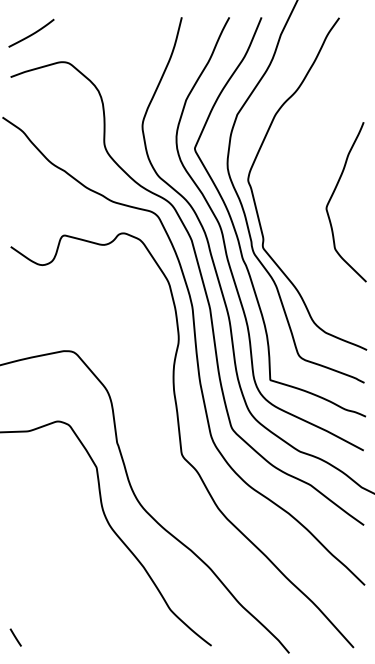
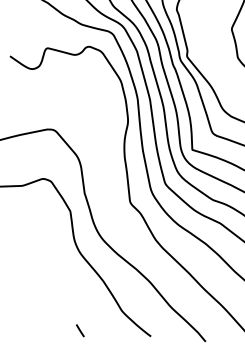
line: (15, 637) -> (80, 330), moved

